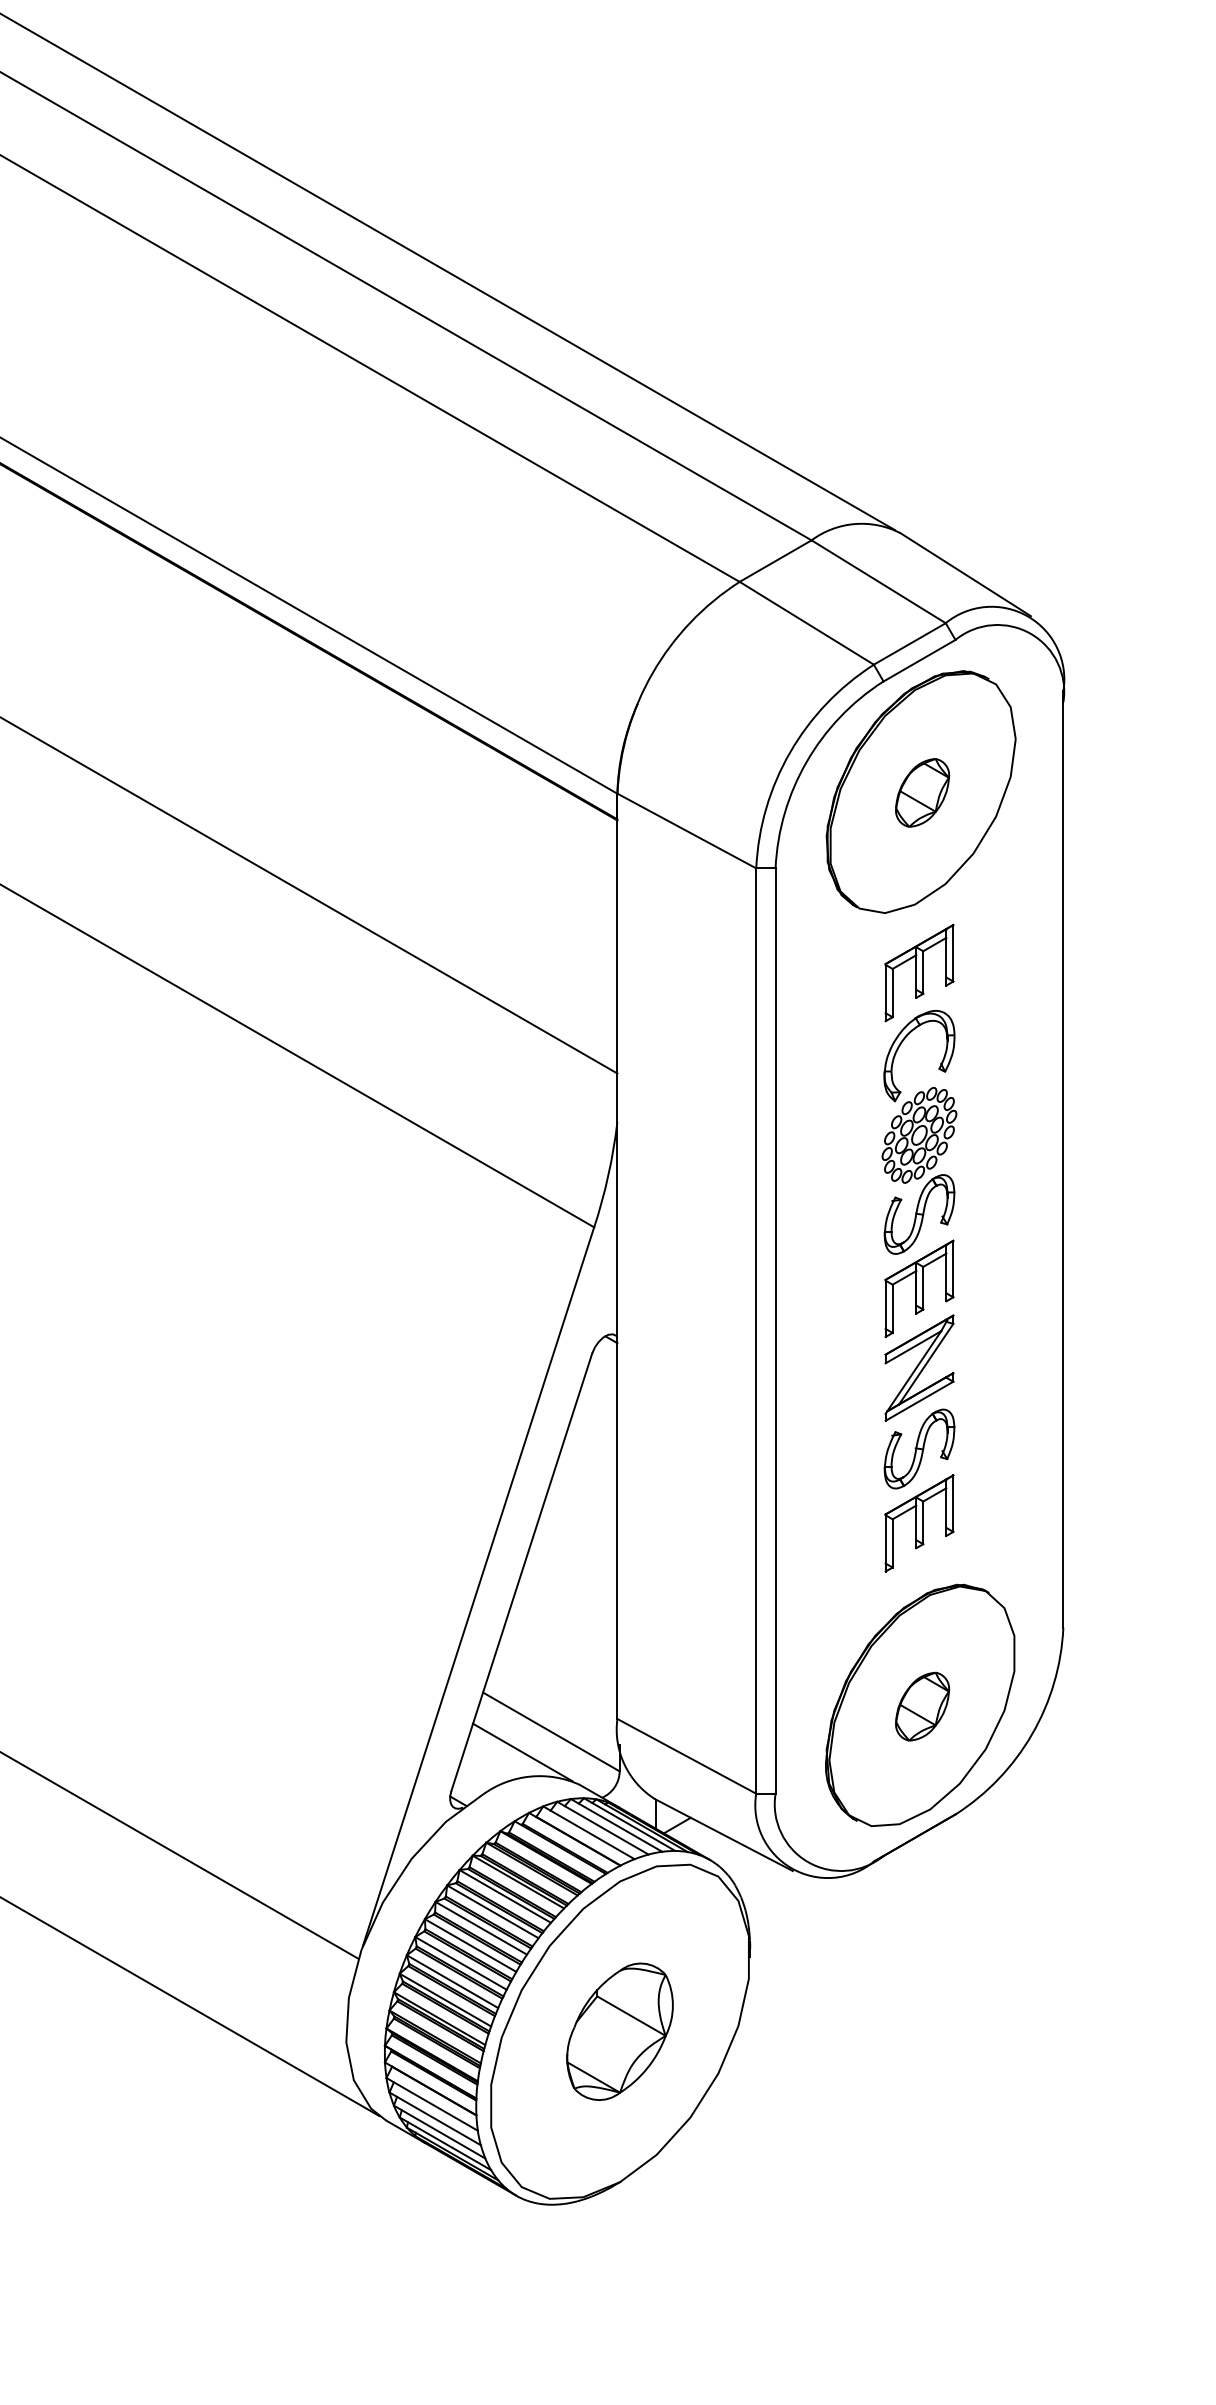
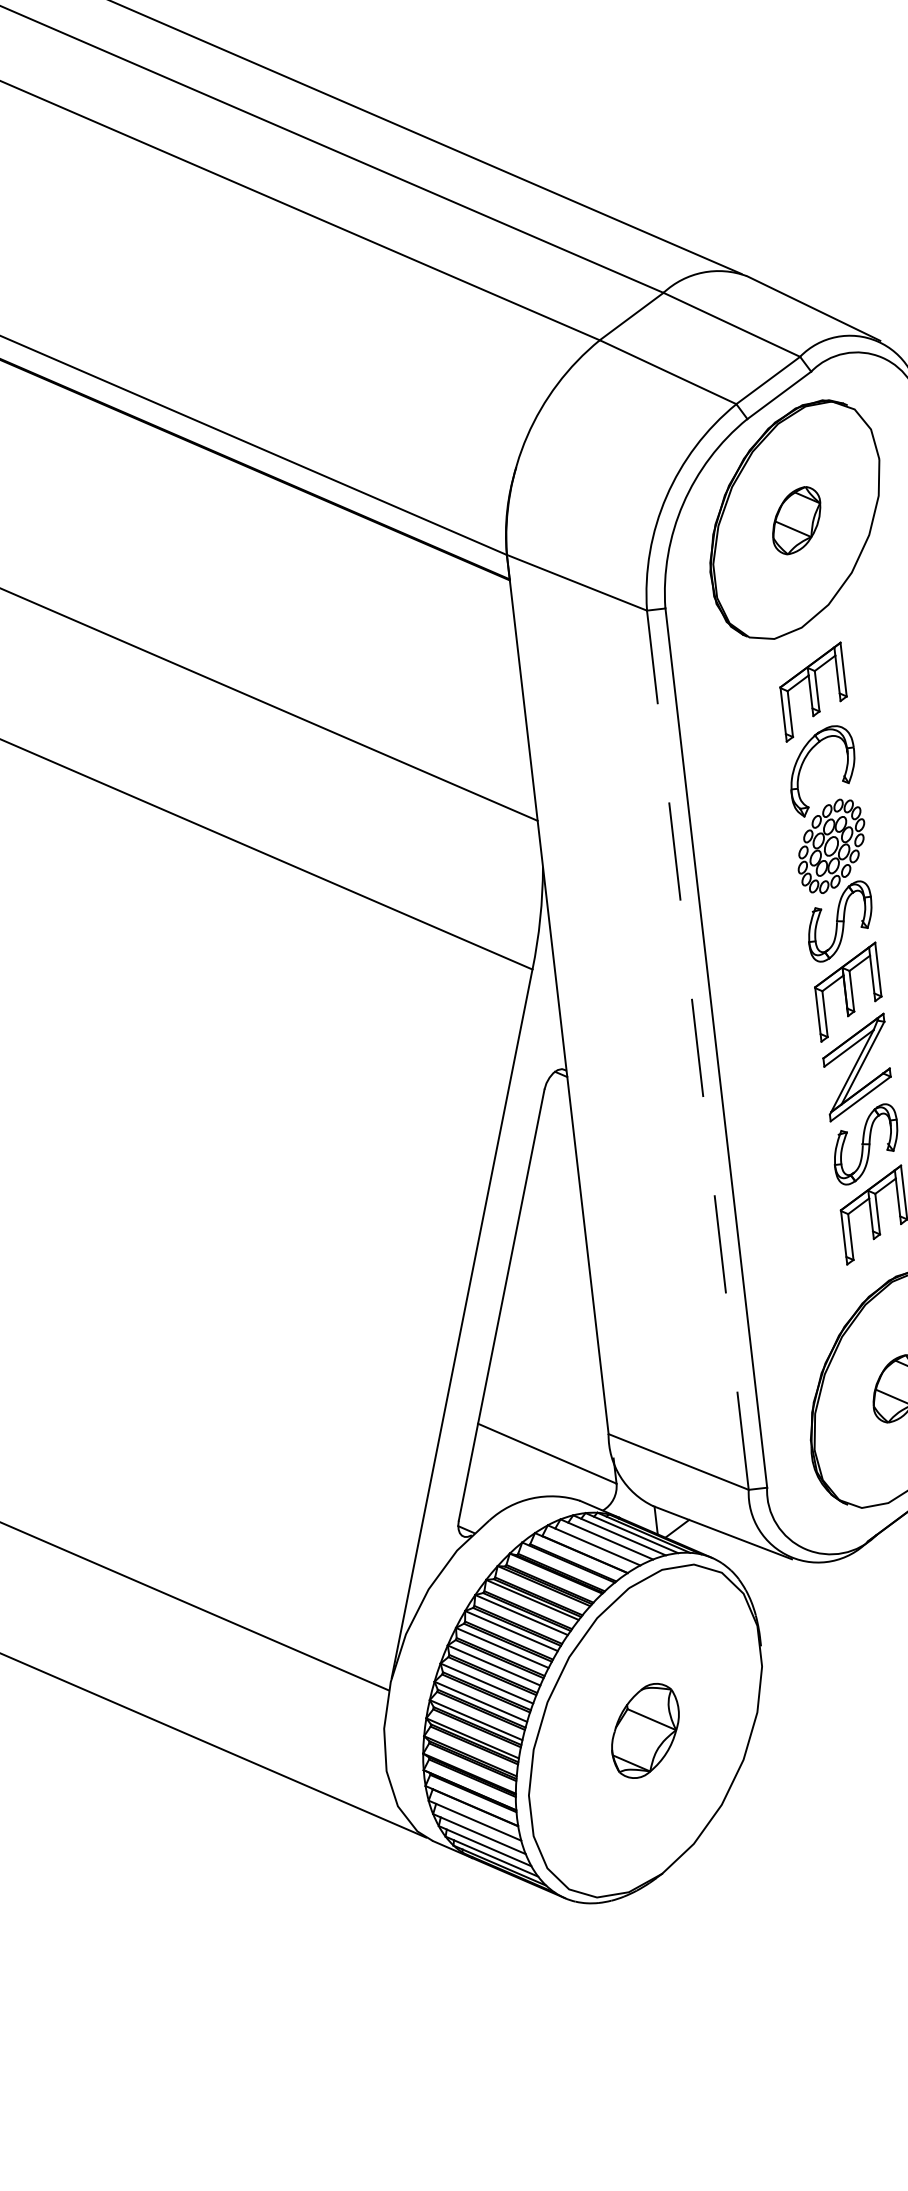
line: (756, 1331) -> (698, 1050), solid -> dashed
line: (522, 1752) -> (522, 1476), removed
part: (619, 2031) -> (644, 1730), size x0.7

